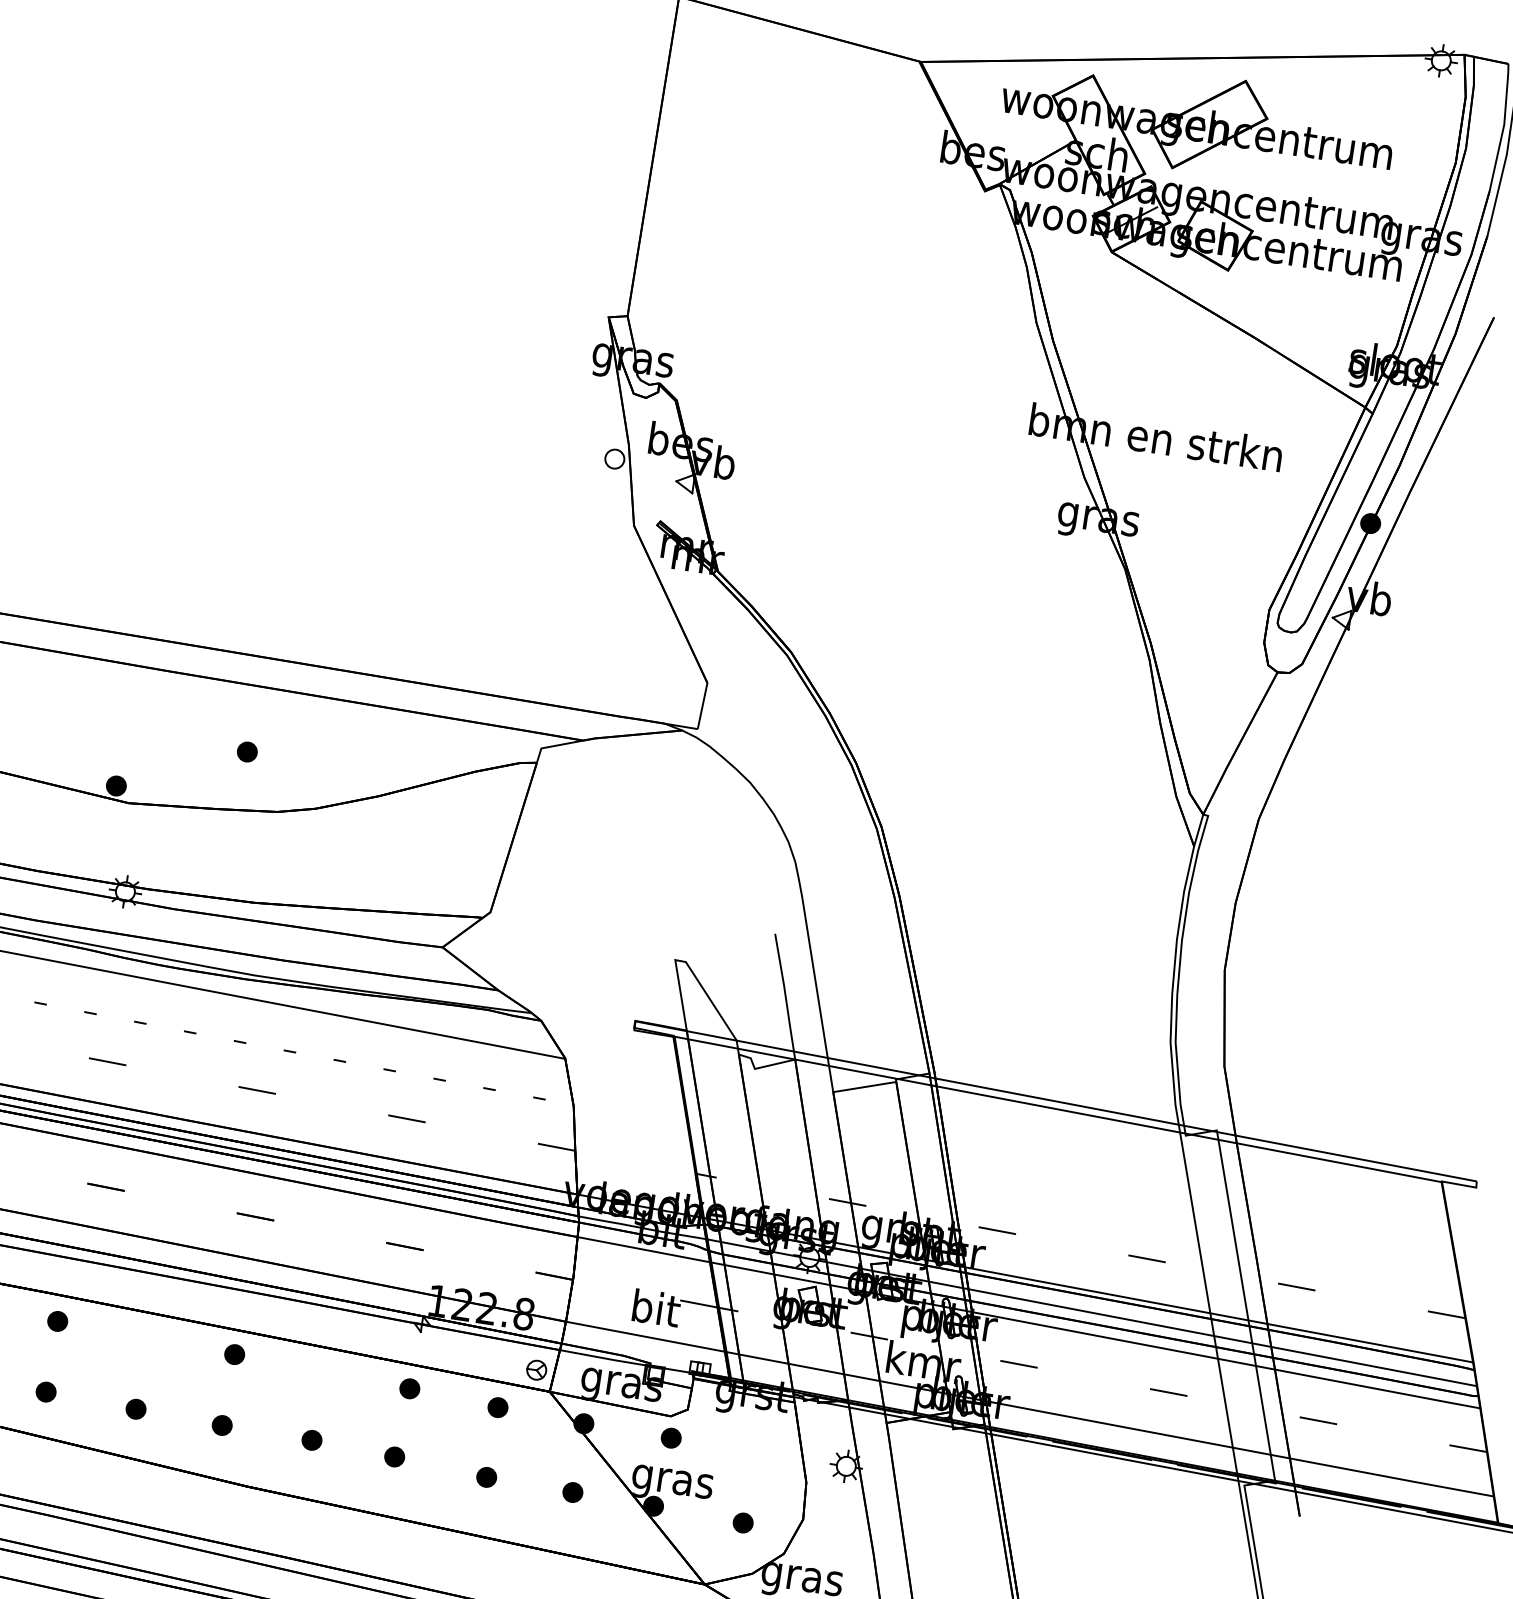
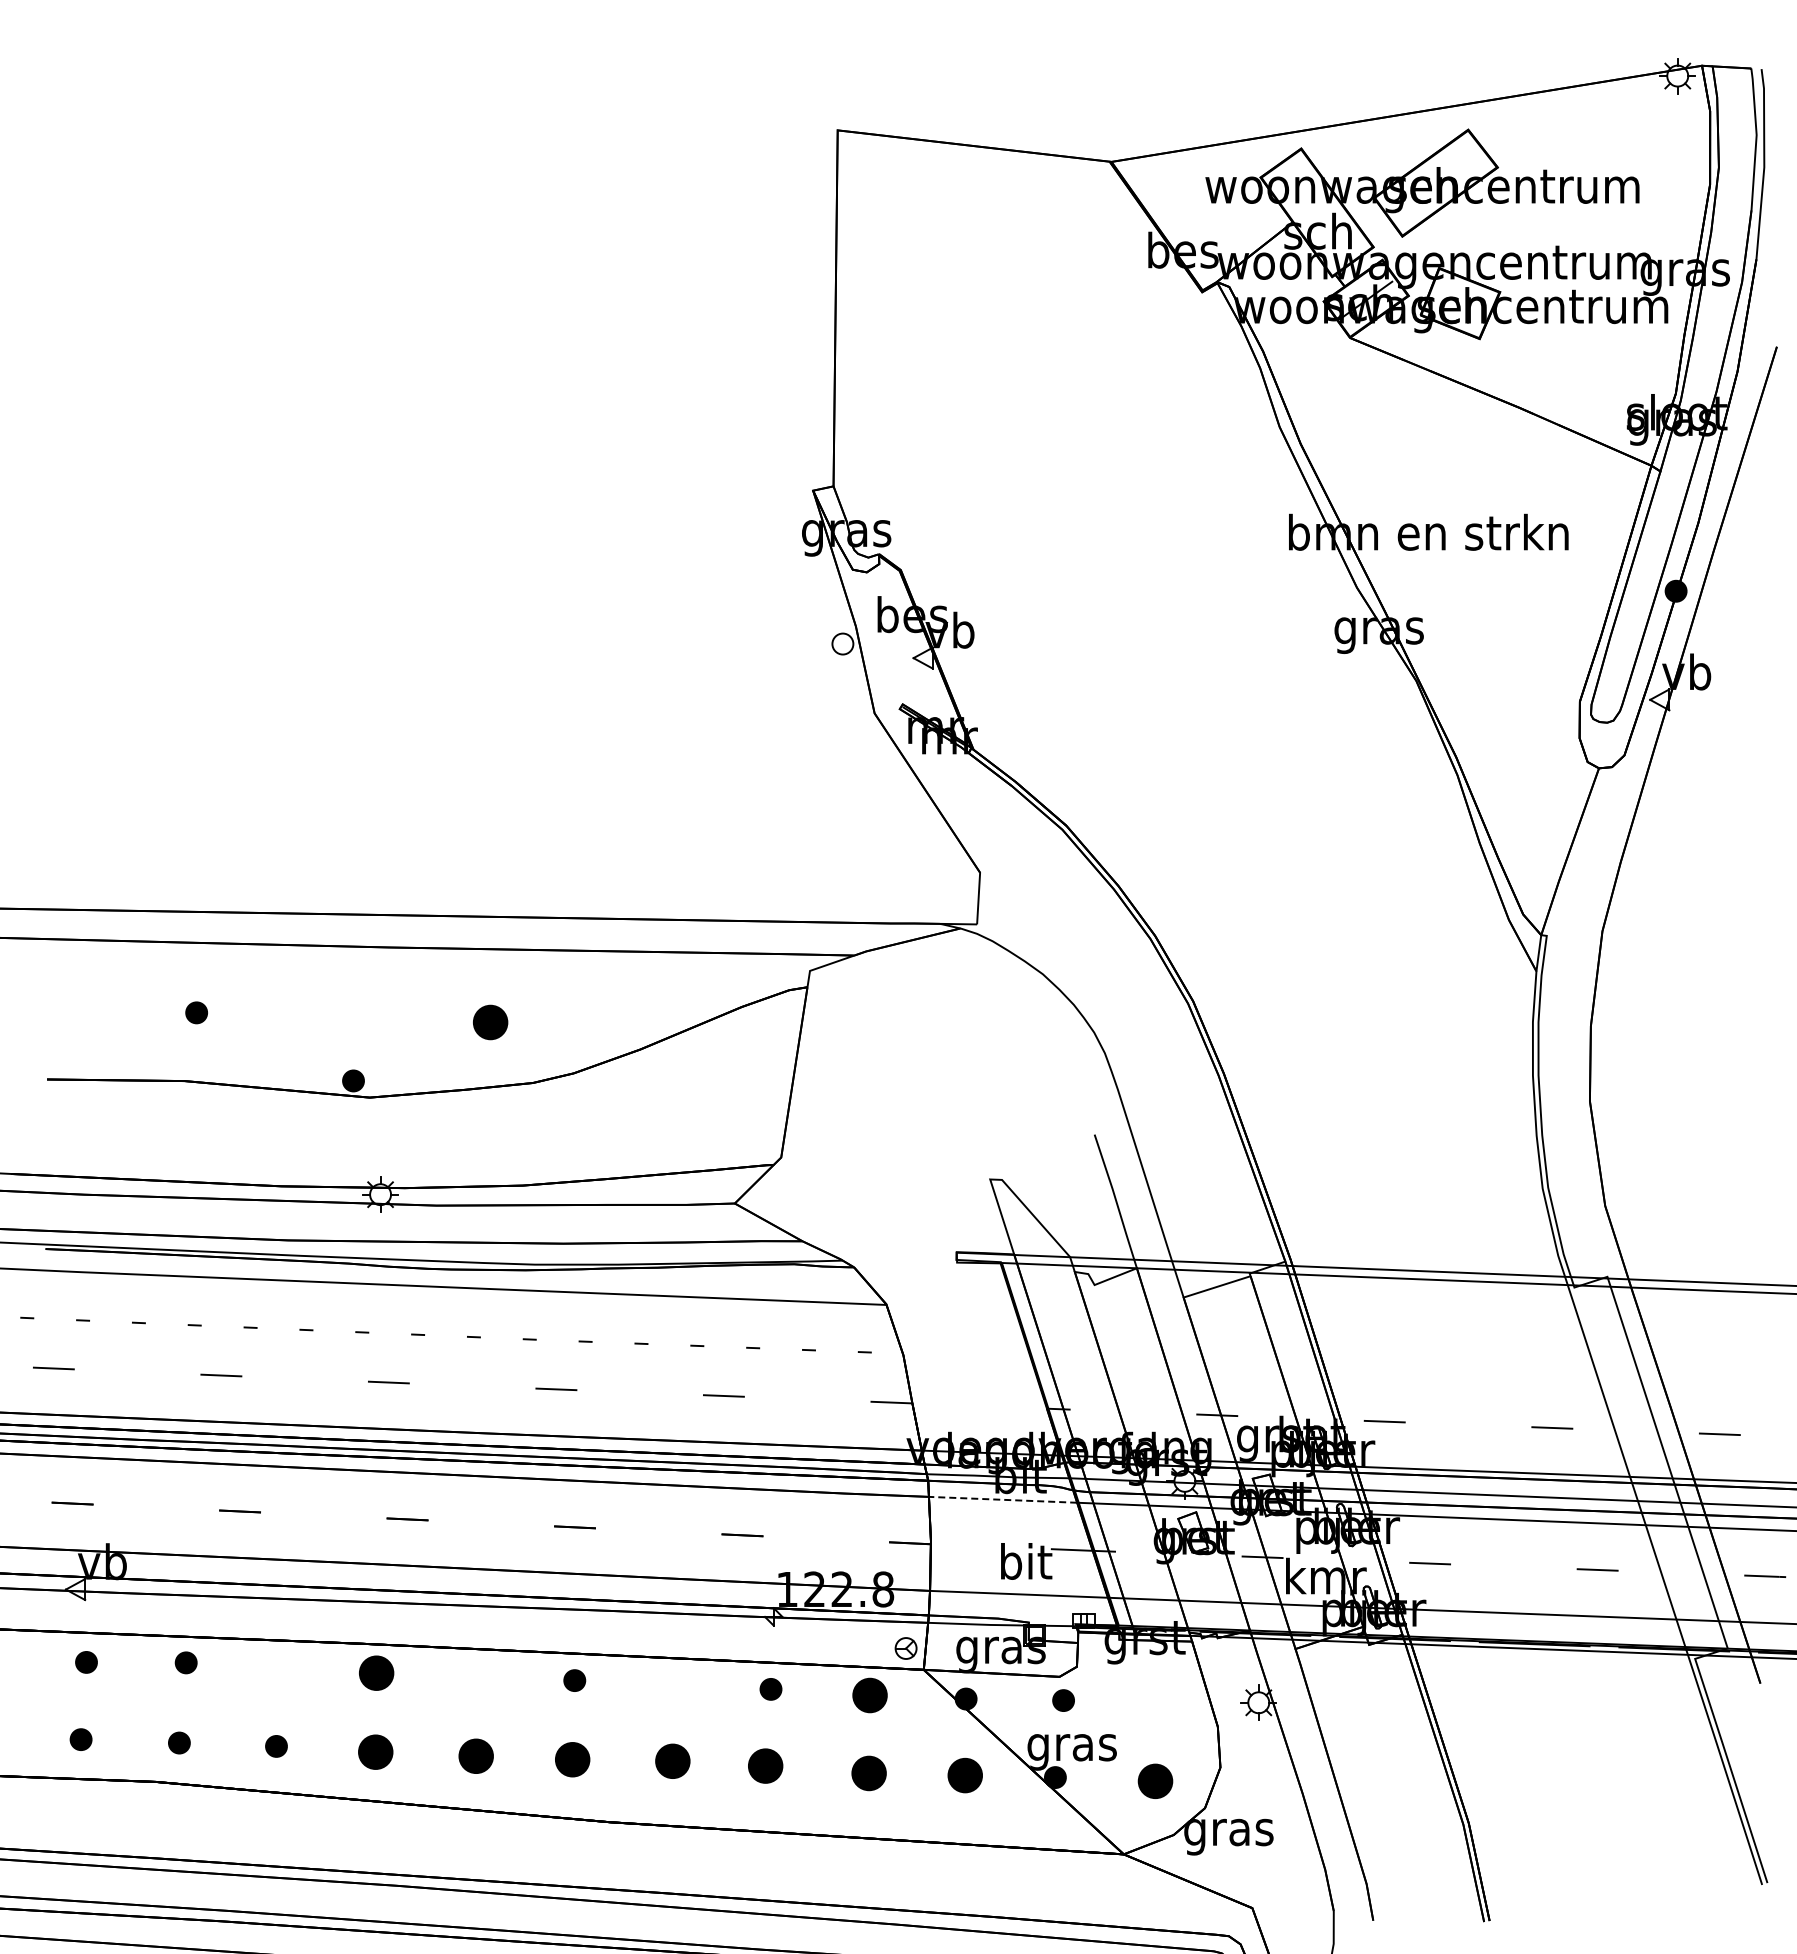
part: (247, 751) -> (490, 1022), size x1.6
line: (643, 1249) -> (1002, 1499), solid -> dashed
part: (57, 1321) -> (376, 1673), size x1.6
part: (46, 1391) -> (375, 1751), size x1.6
part: (497, 1407) -> (869, 1695), size x1.6
part: (136, 1408) -> (476, 1755), size x1.6
part: (222, 1425) -> (572, 1759), size x1.6
part: (311, 1440) -> (672, 1761), size x1.6
part: (394, 1456) -> (765, 1765), size x1.6
part: (486, 1476) -> (868, 1772), size x1.6
part: (573, 1492) -> (965, 1775), size x1.6
part: (743, 1522) -> (1155, 1780), size x1.6

